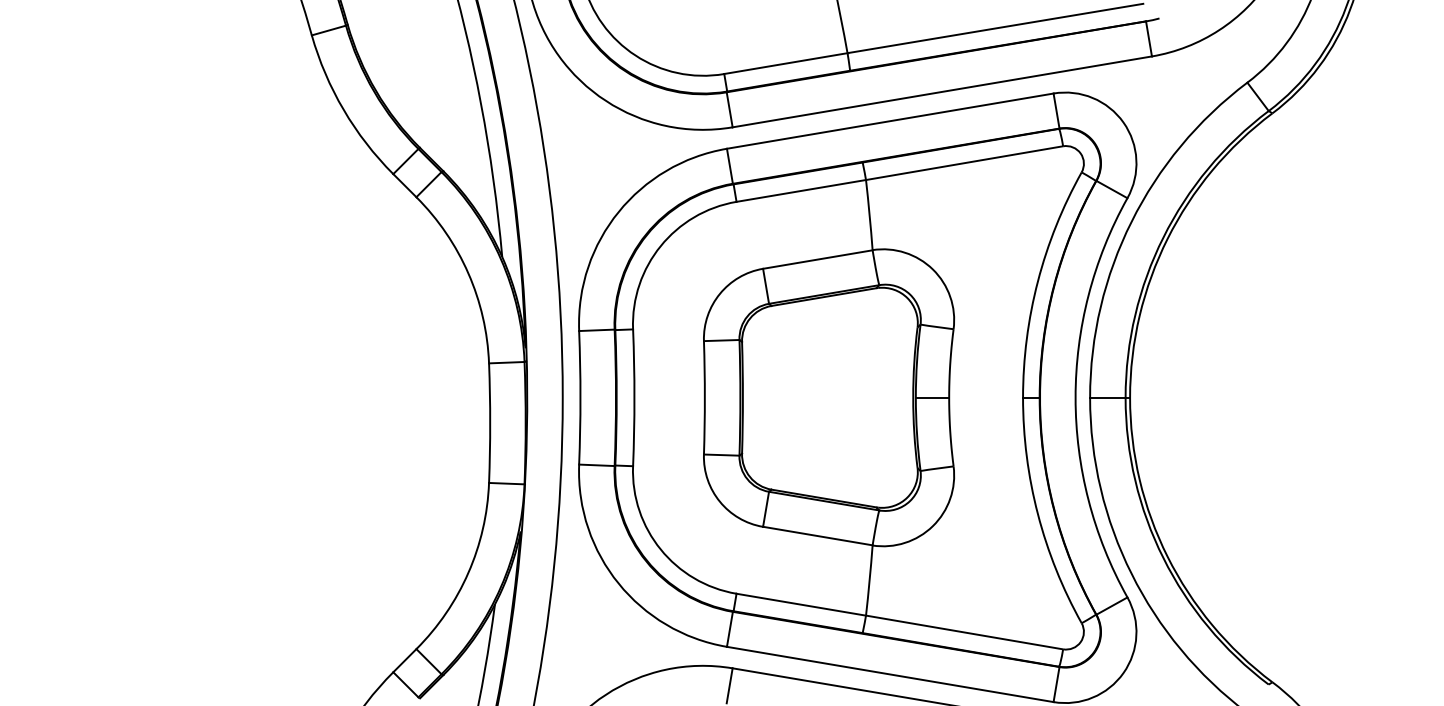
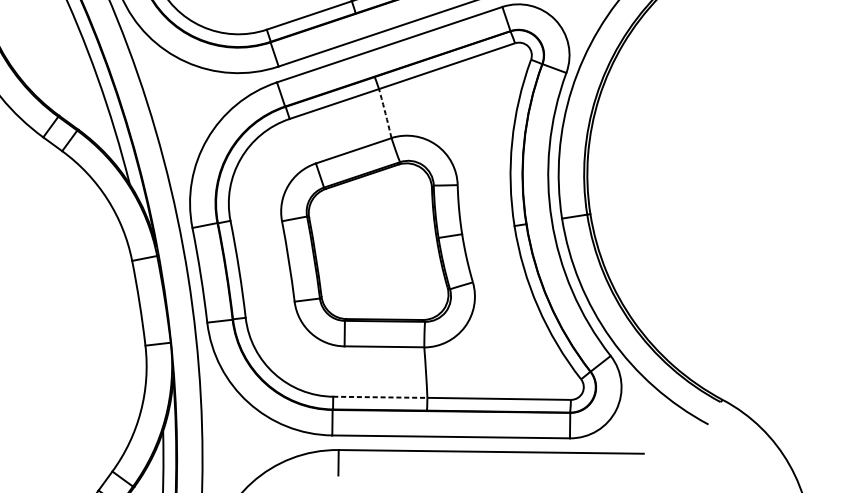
arc: (869, 215) -> (385, 113), solid -> dashed
line: (801, 604) -> (380, 397), solid -> dashed

